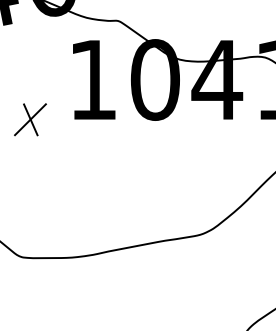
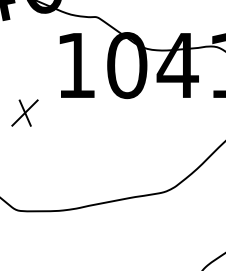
part: (29, 119) -> (24, 112), moved

